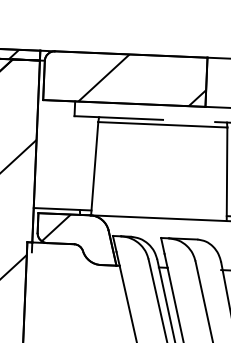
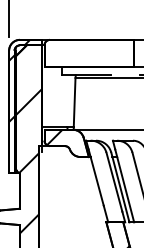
hatch: (143, 79) -> (99, 53), removed

